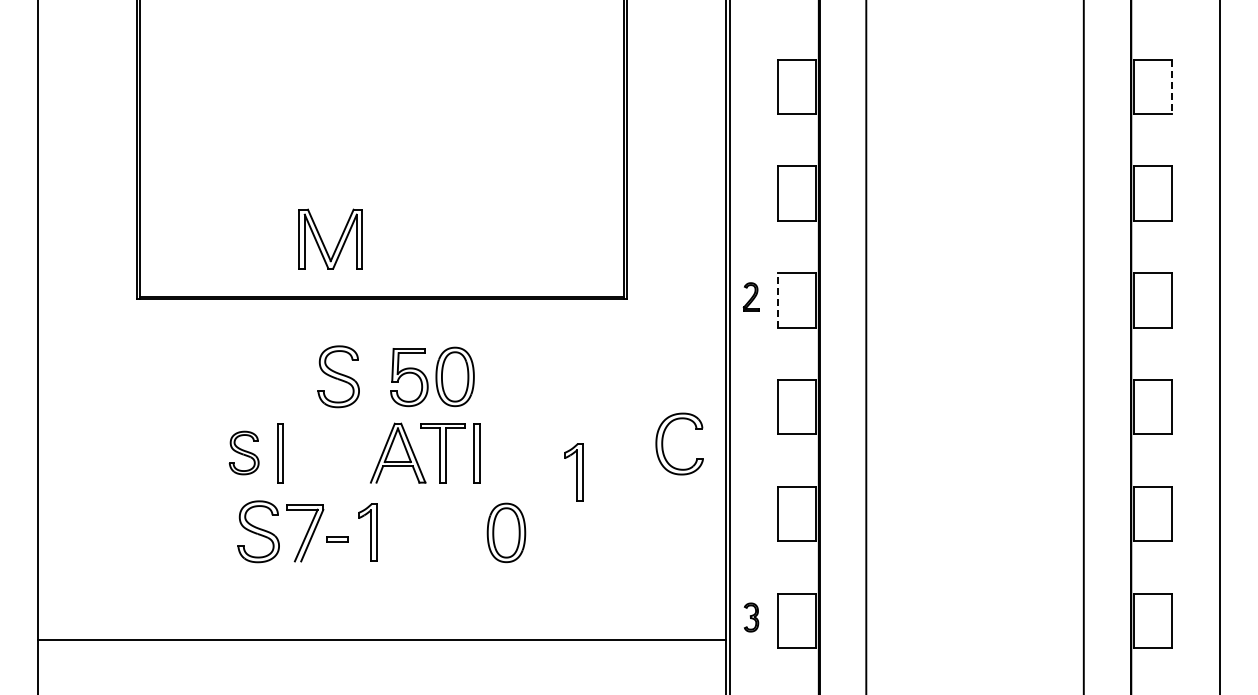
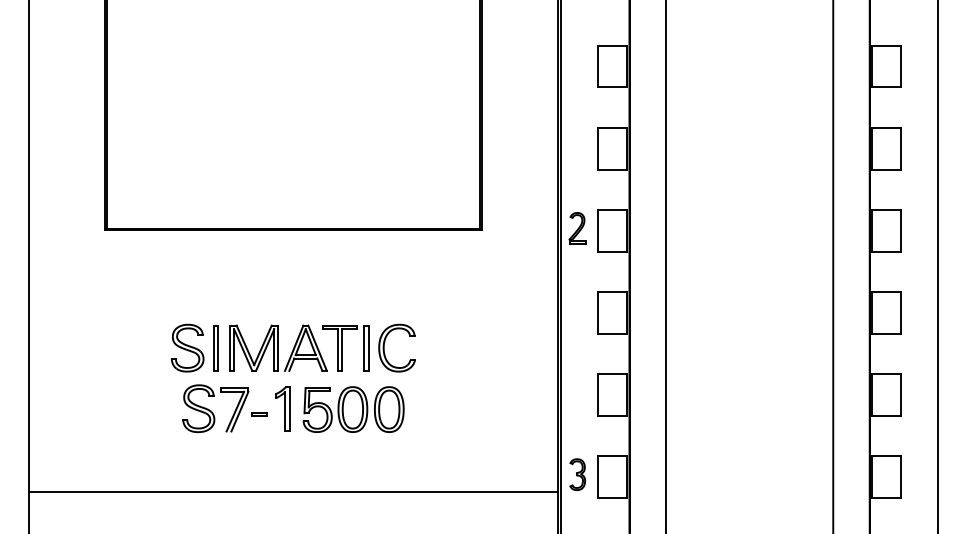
line: (1171, 87) -> (900, 67), dashed -> solid
part: (323, 241) -> (248, 350), moved
part: (750, 296) -> (576, 227), size x1.43
line: (778, 299) -> (598, 230), dashed -> solid
part: (338, 376) -> (260, 289), removed
part: (432, 376) -> (335, 409), moved
part: (663, 443) -> (384, 347), moved
part: (243, 452) -> (187, 347), size x1.43
part: (573, 472) -> (440, 363), removed
part: (751, 617) -> (577, 474), size x1.43

